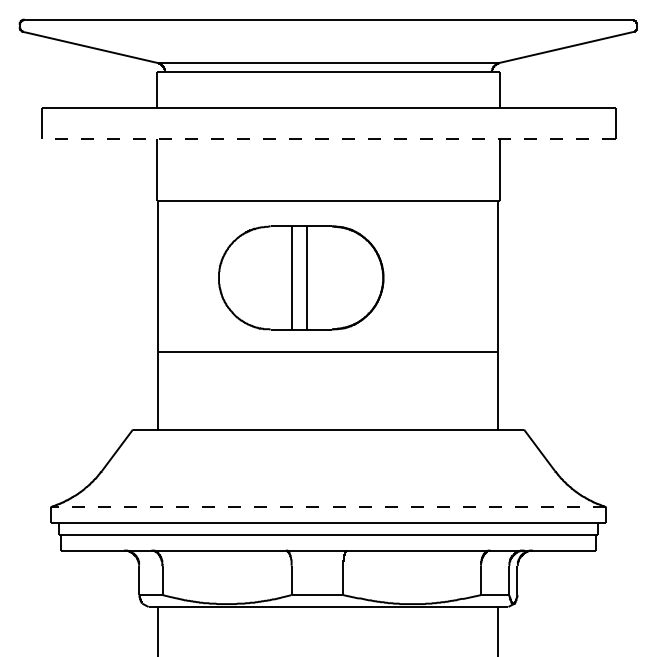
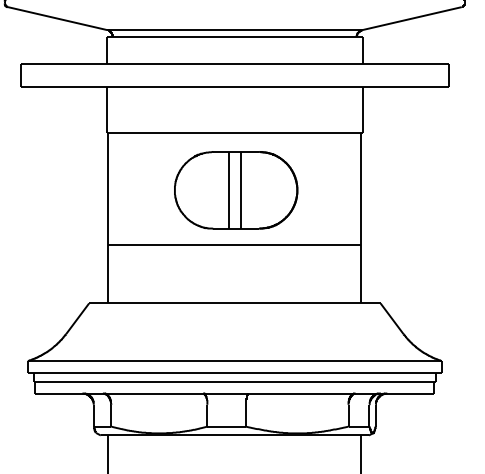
line: (328, 138) -> (234, 86), dashed -> solid
part: (301, 277) -> (236, 190), moved
line: (328, 507) -> (234, 361), dashed -> solid

